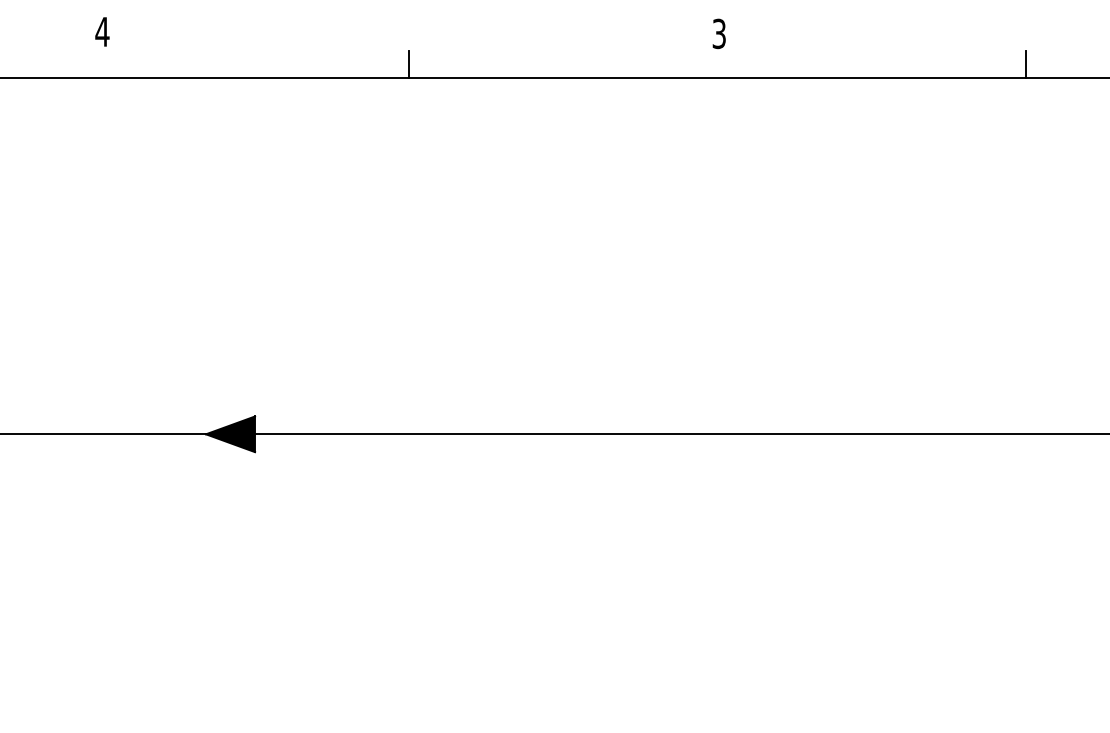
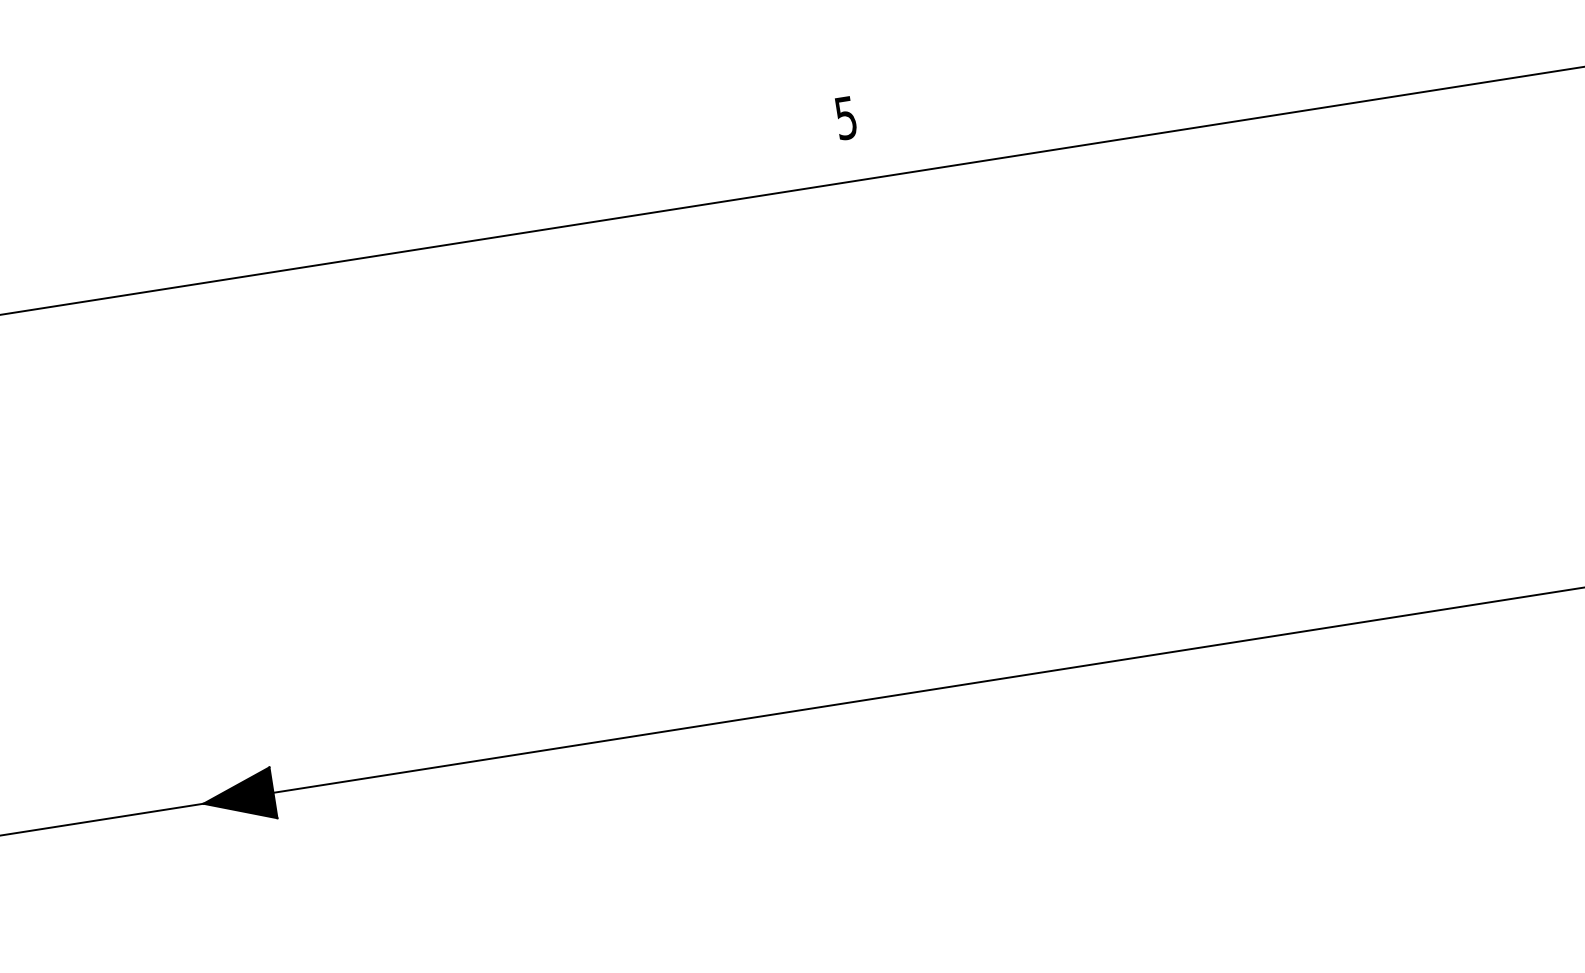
text: (719, 33) -> (846, 117), 3 -> 5
line: (408, 64) -> (409, 231), removed
line: (1025, 64) -> (1289, 93), removed

